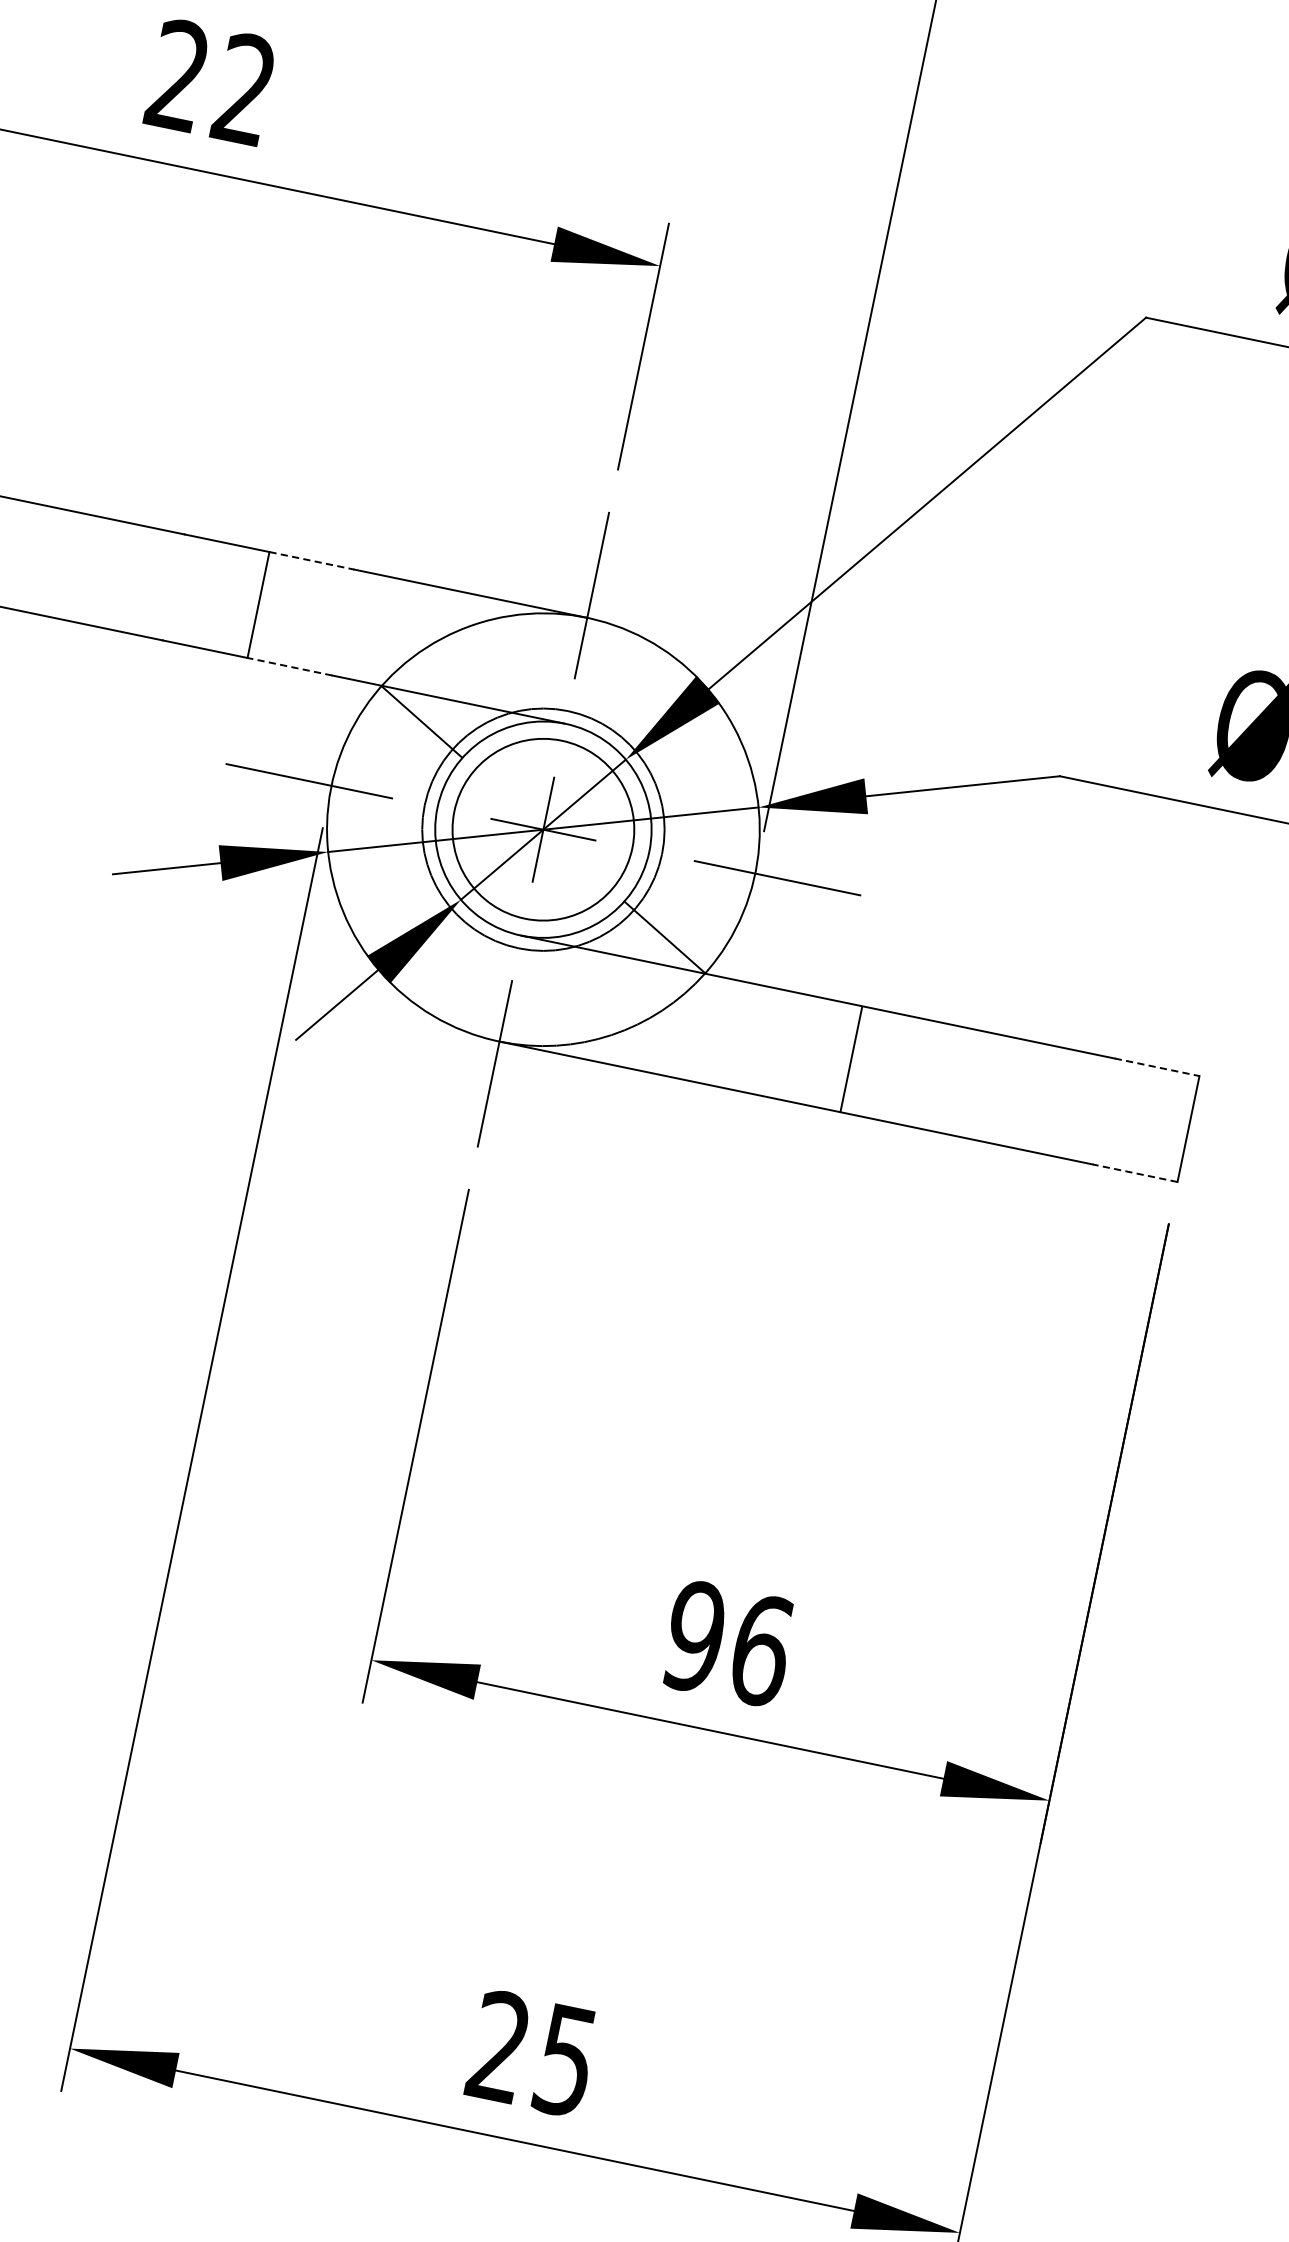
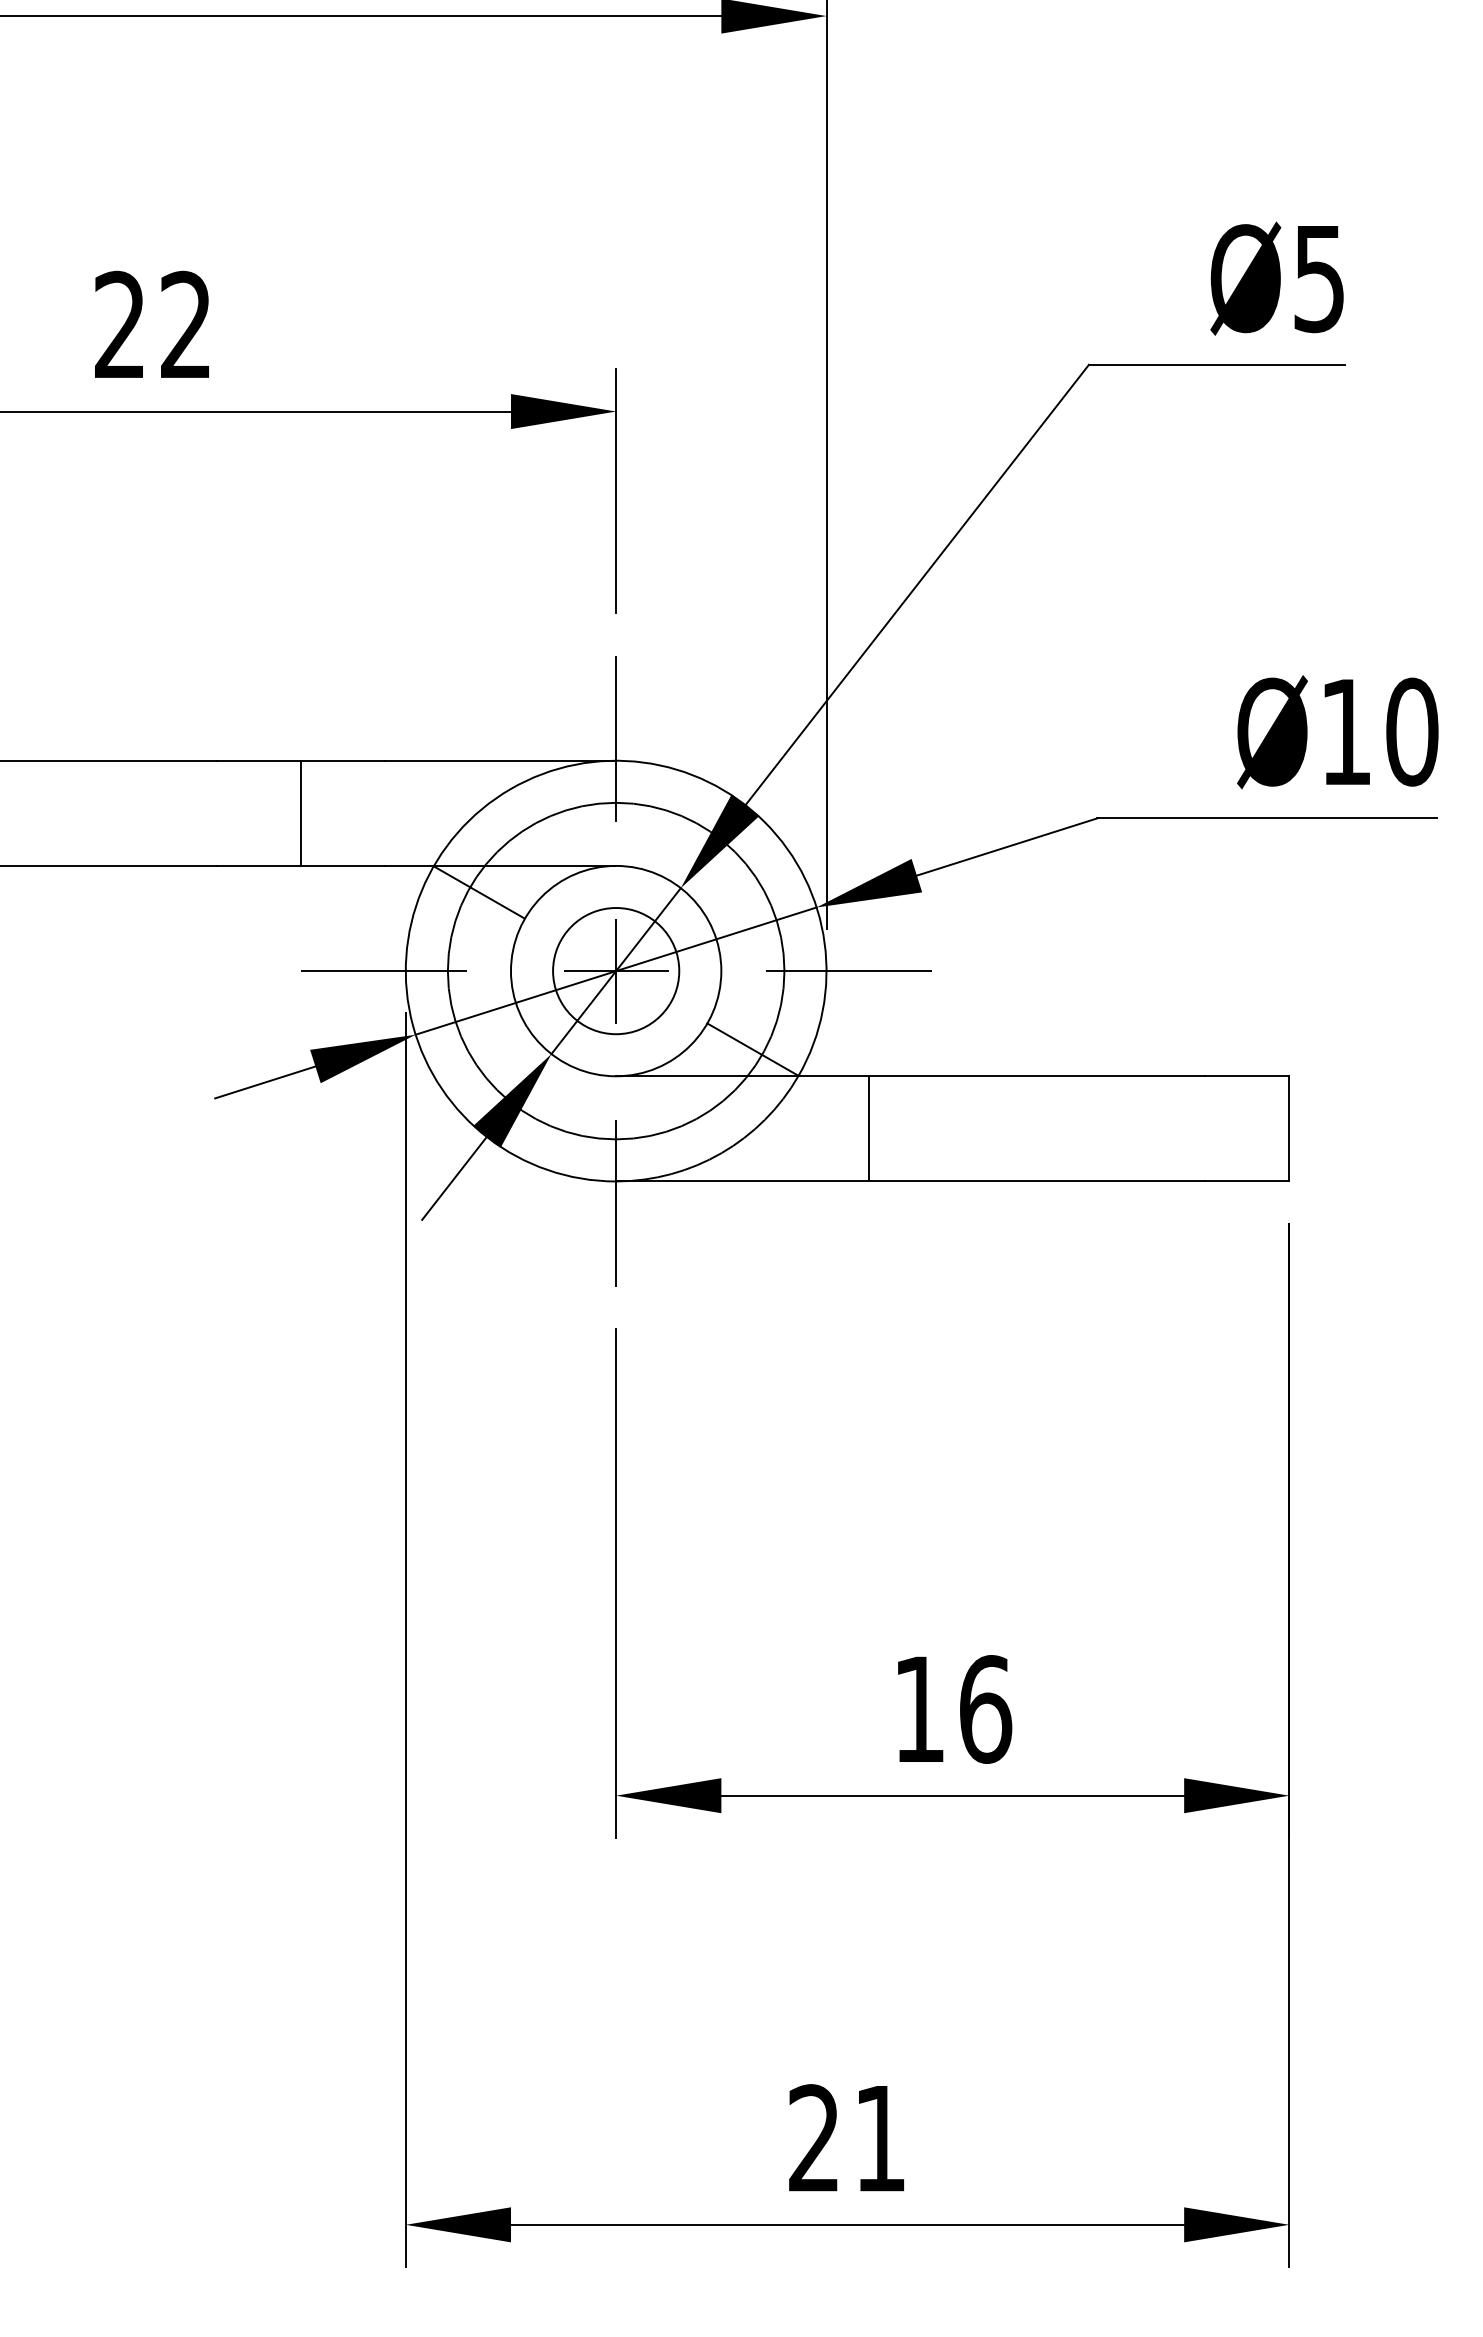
line: (312, 560) -> (343, 760), dashed -> solid
line: (289, 666) -> (342, 865), dashed -> solid
circle: (542, 828) -> (615, 970), size x1.43
circle: (543, 830) -> (616, 971), size x0.71
line: (851, 1058) -> (868, 1128), moved
line: (1157, 1067) -> (1247, 1076), dashed -> solid
line: (1134, 1173) -> (1246, 1181), dashed -> solid
text: (694, 1636) -> (919, 1709), 96 -> 16
text: (564, 2061) -> (879, 2139), 25 -> 21

